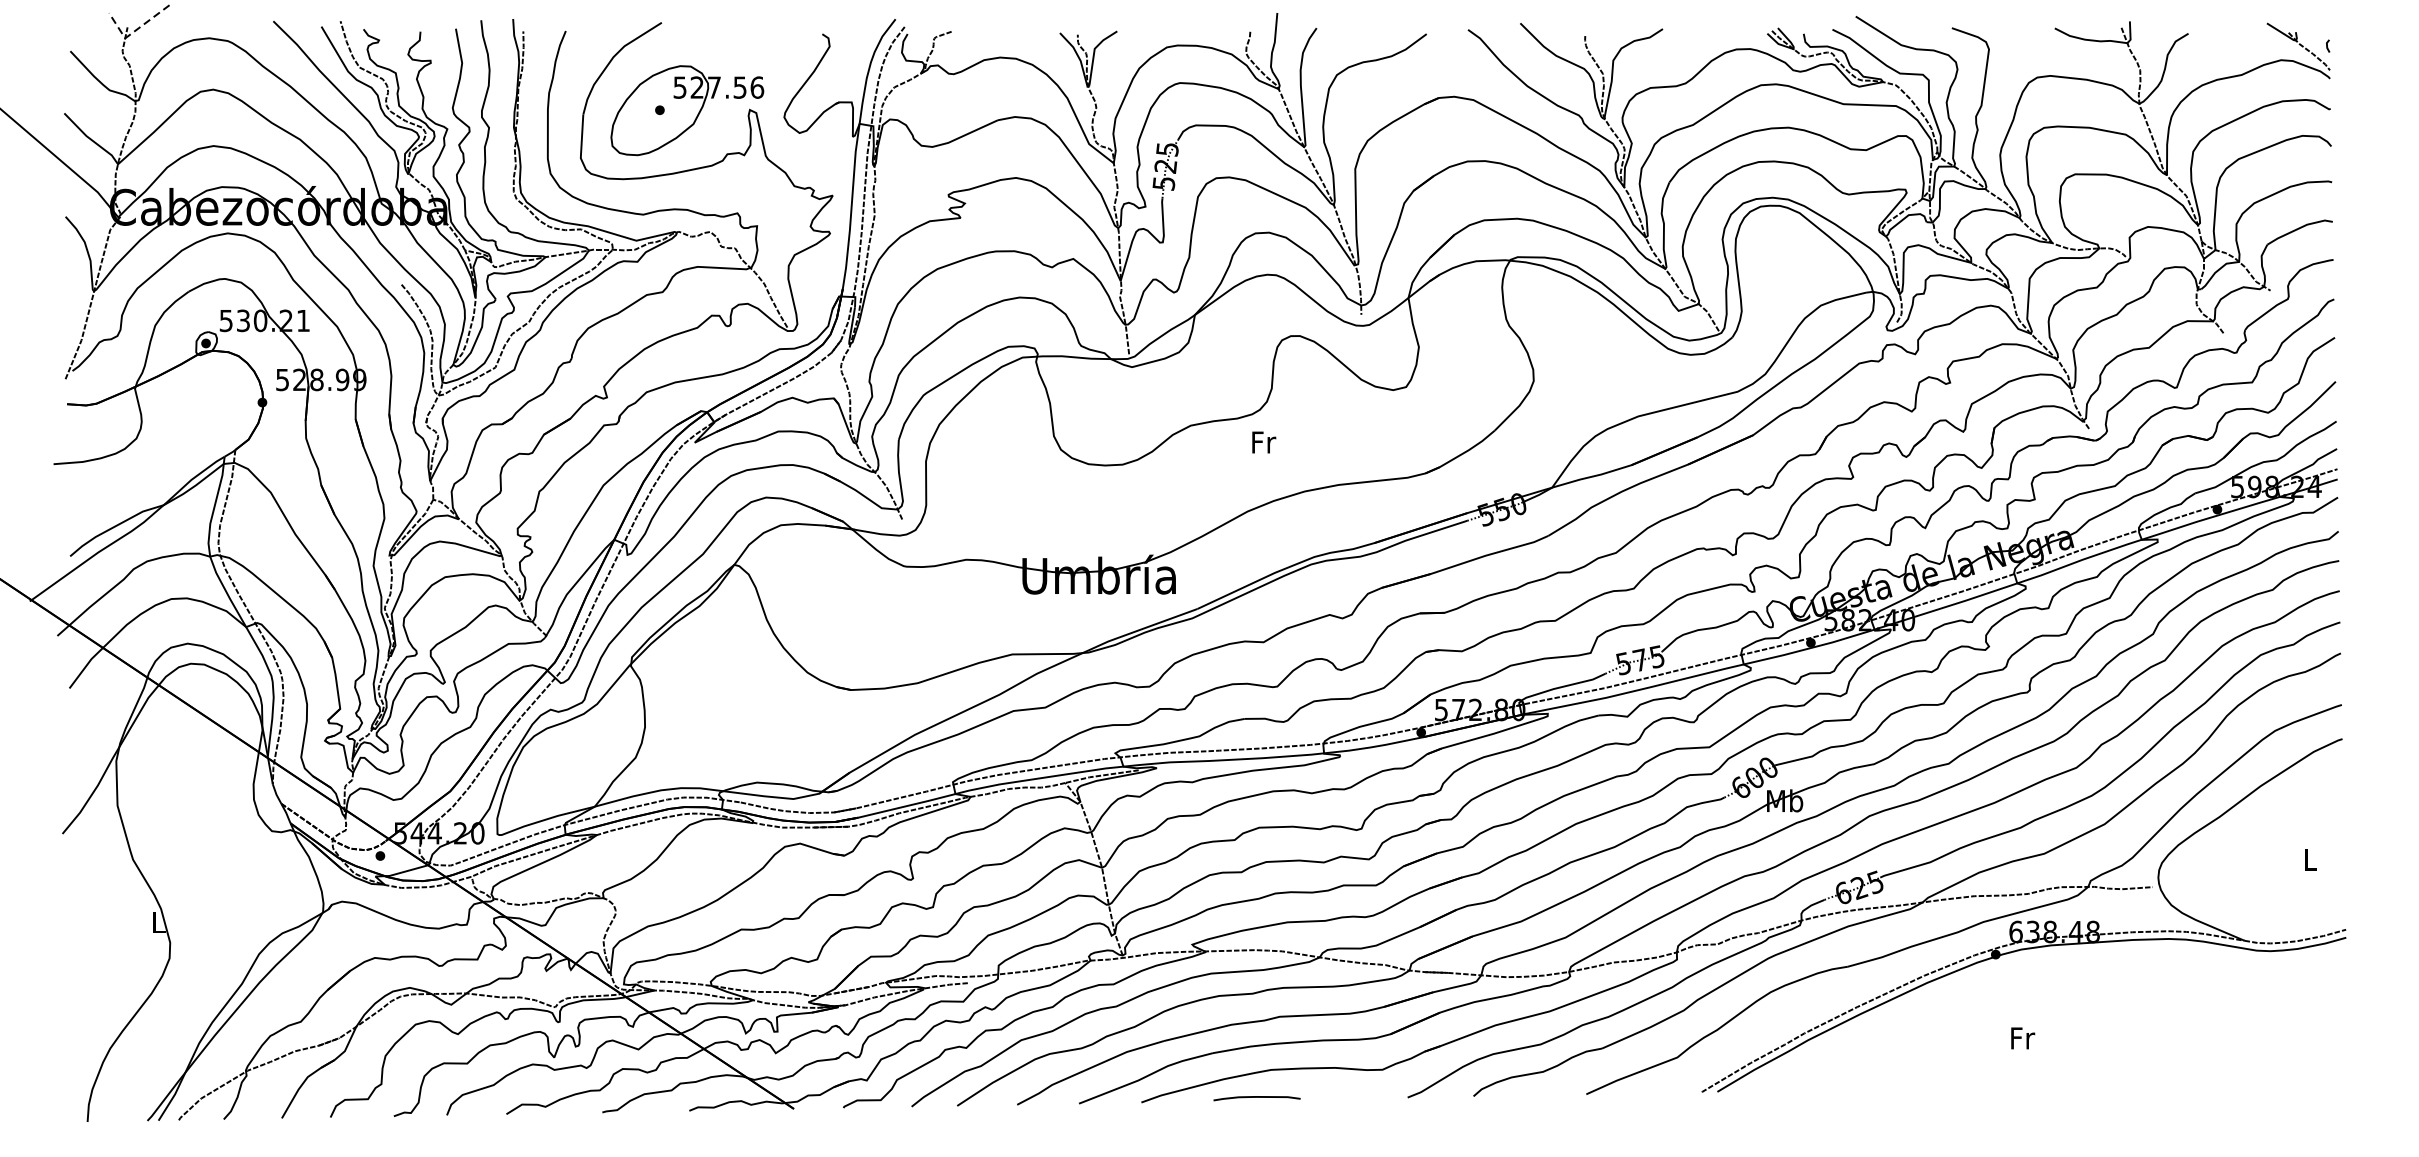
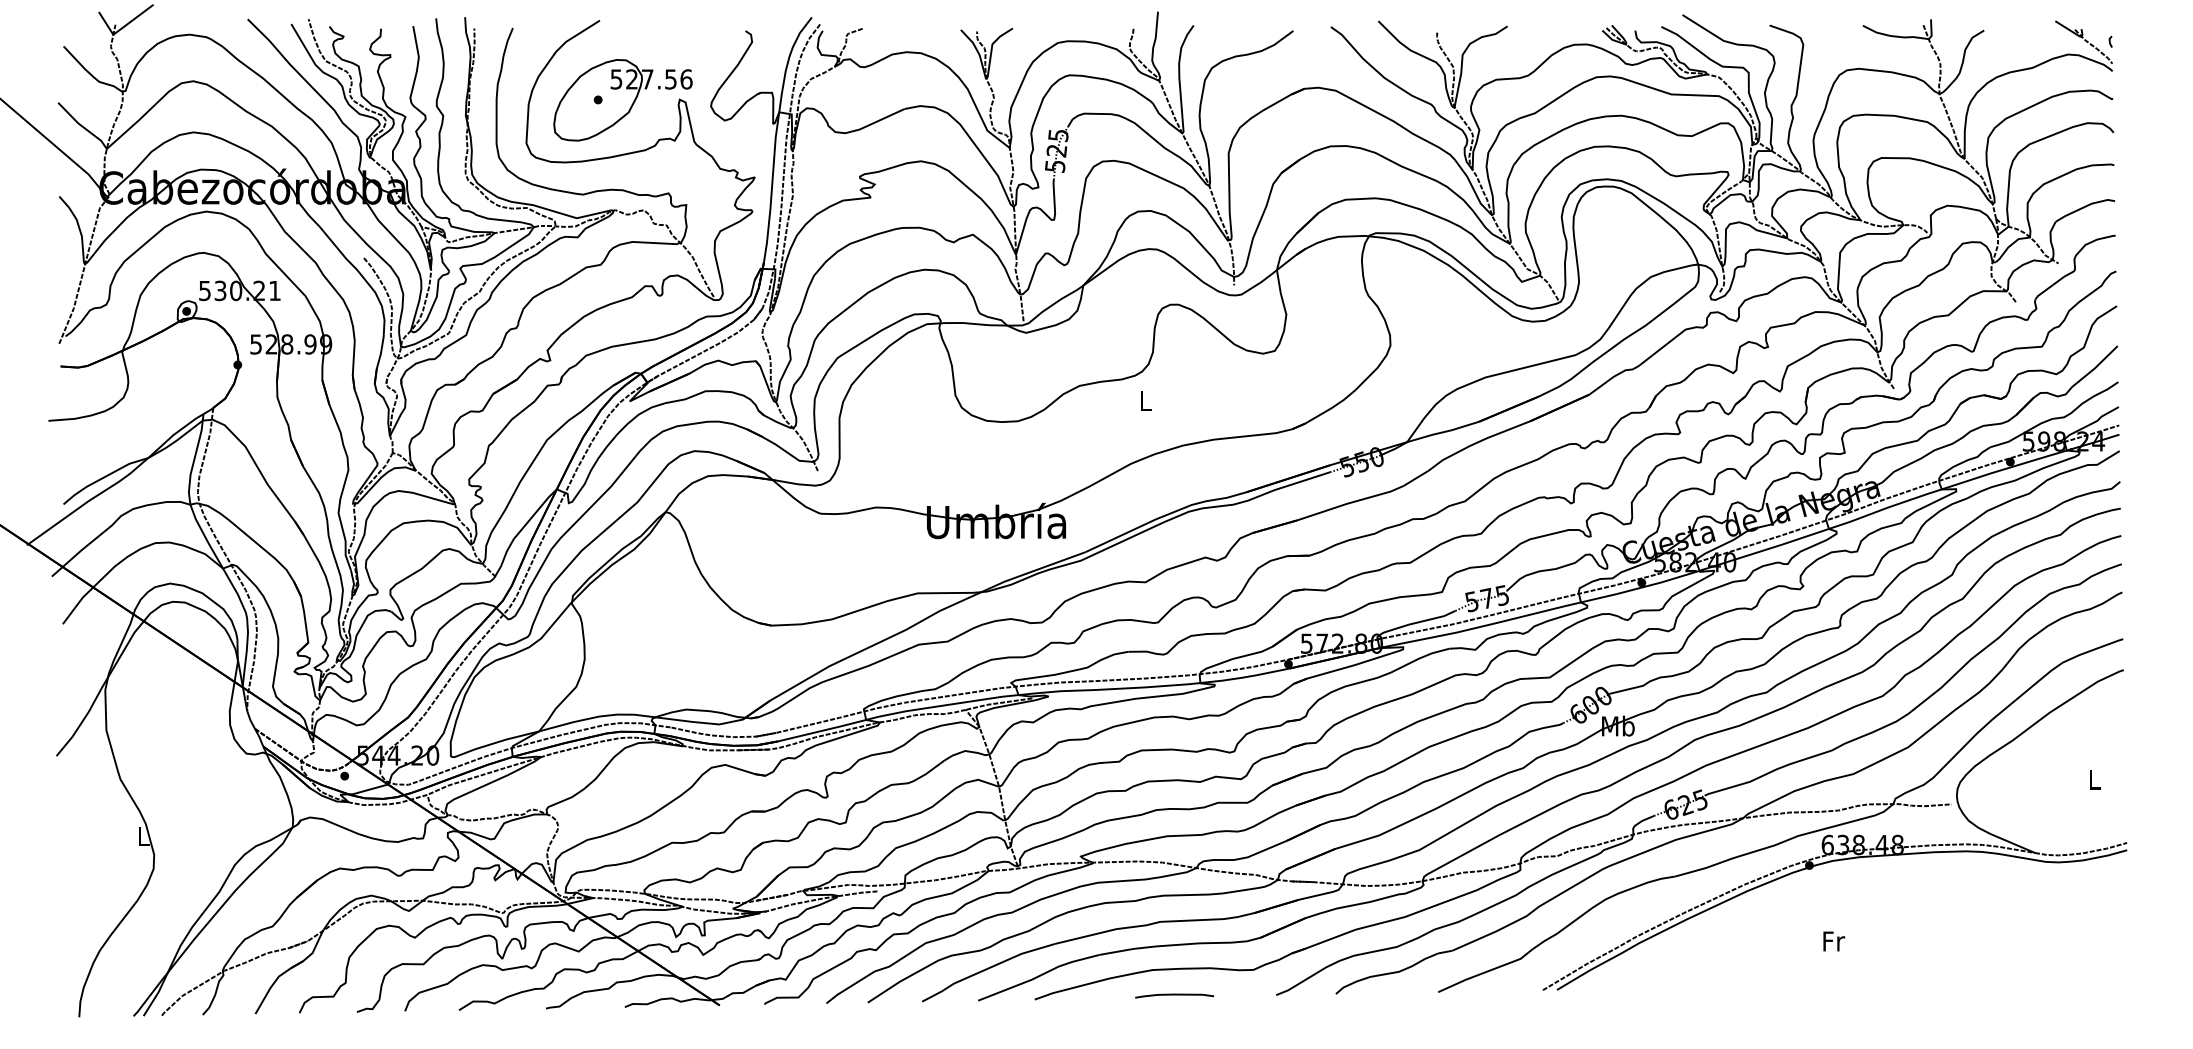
line: (135, 31) -> (122, 28), dashed -> solid
text: (1263, 442) -> (1145, 401), Fr -> L
curve: (1256, 1097) -> (1174, 995), moved

